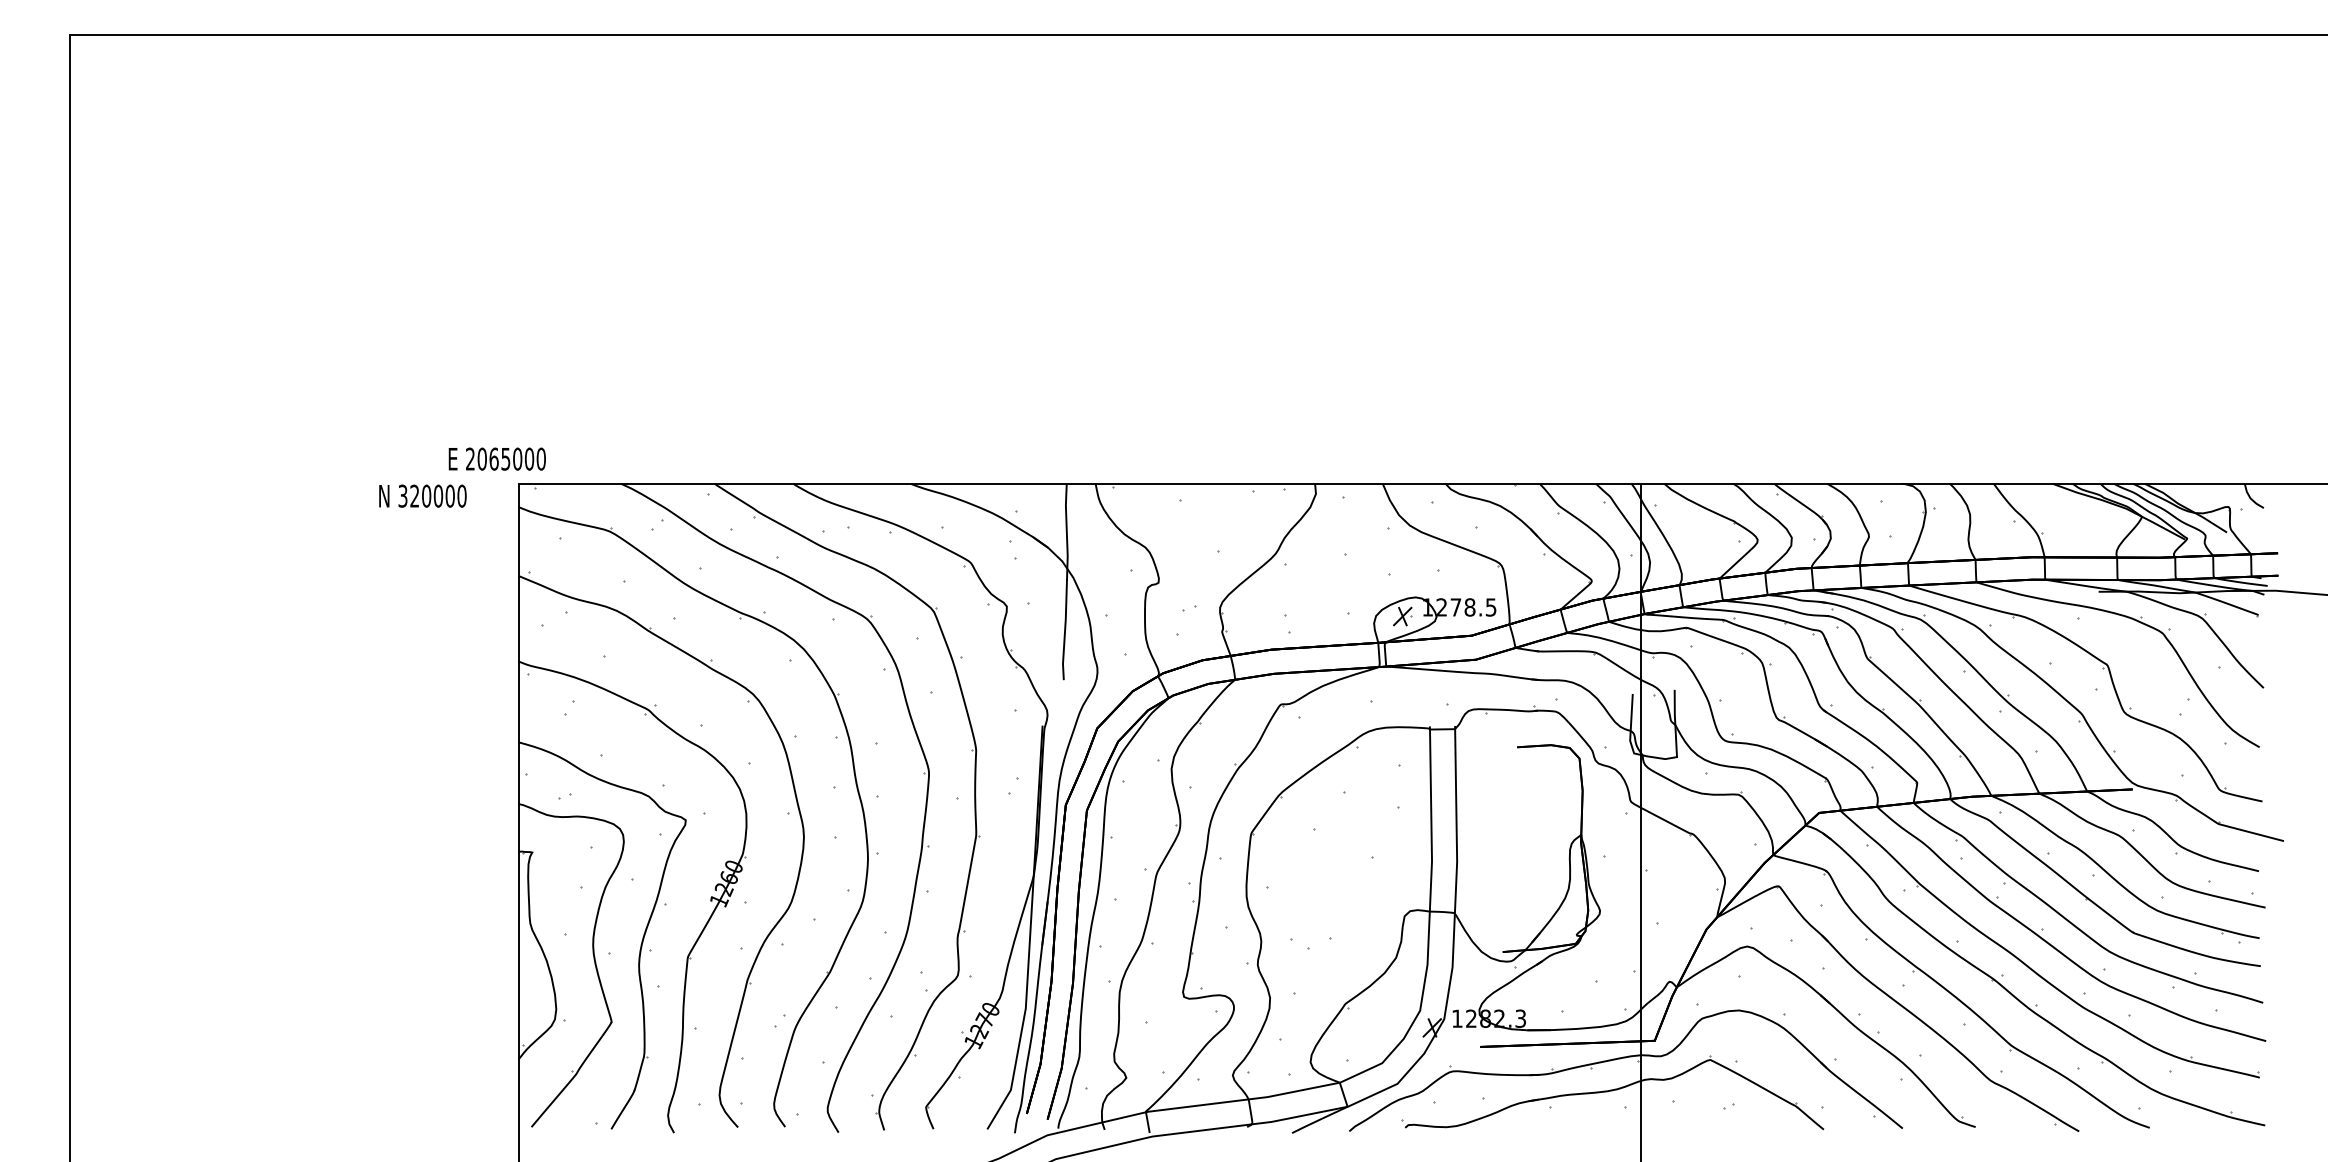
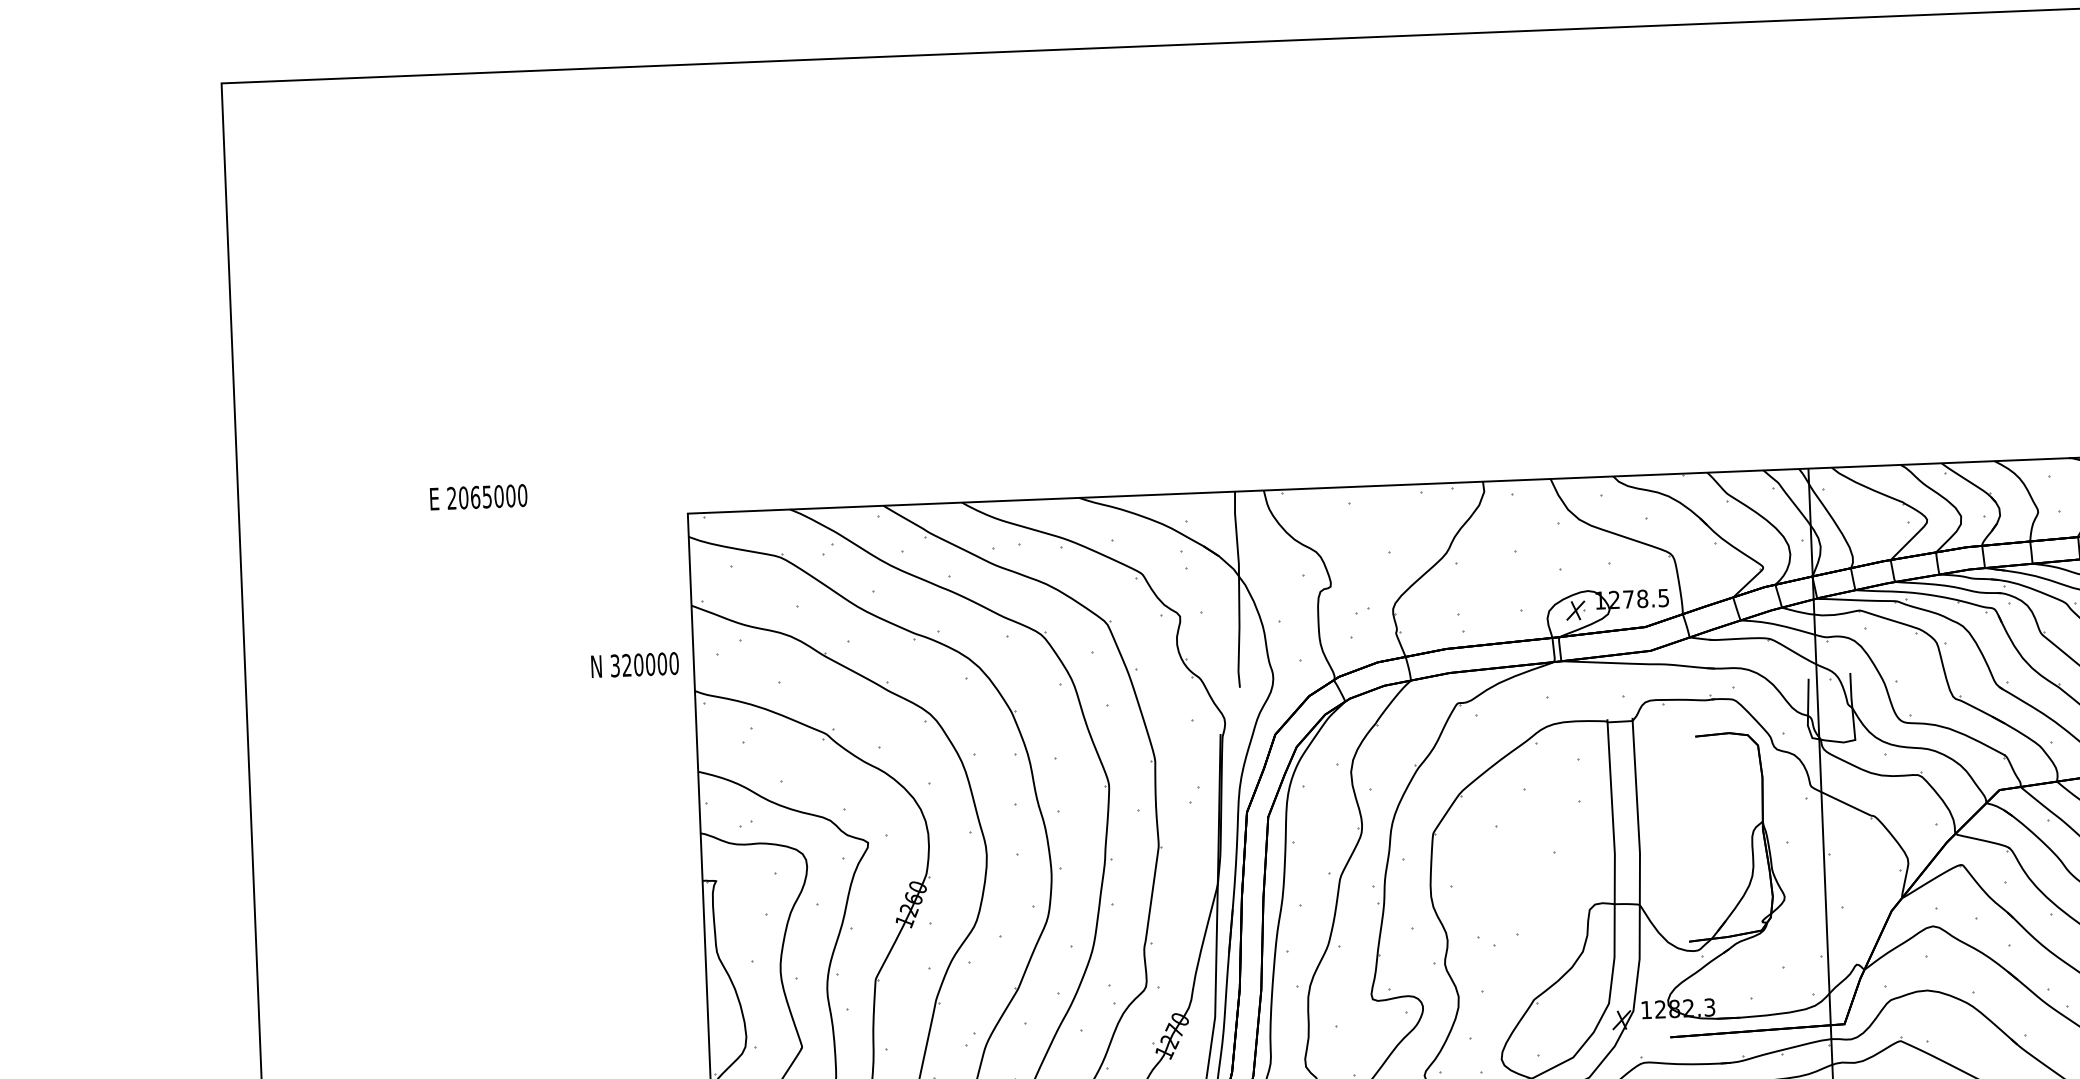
text: (496, 458) -> (477, 496), moved
text: (422, 495) -> (634, 664), moved

